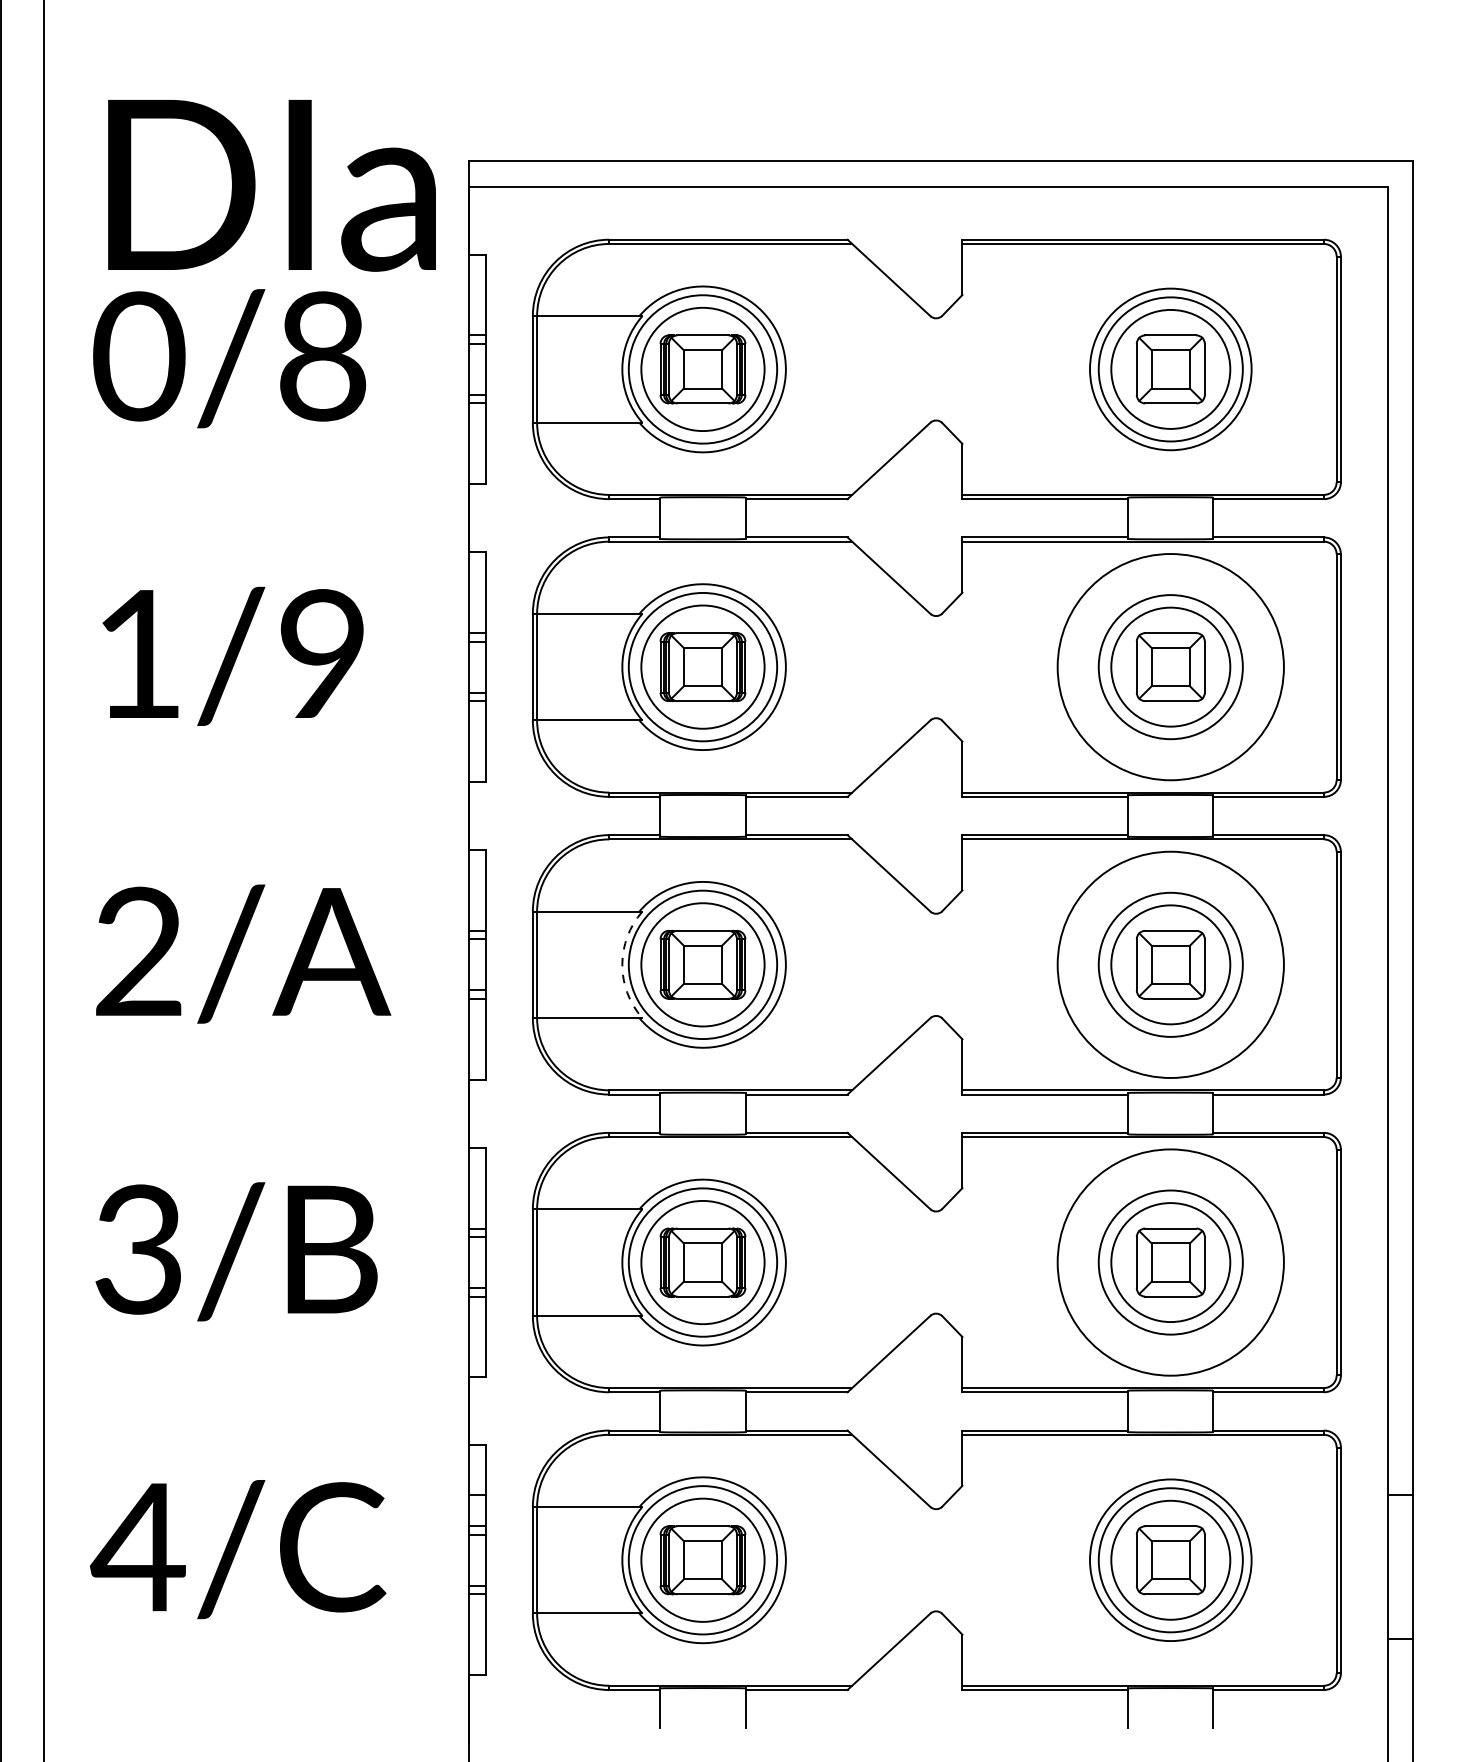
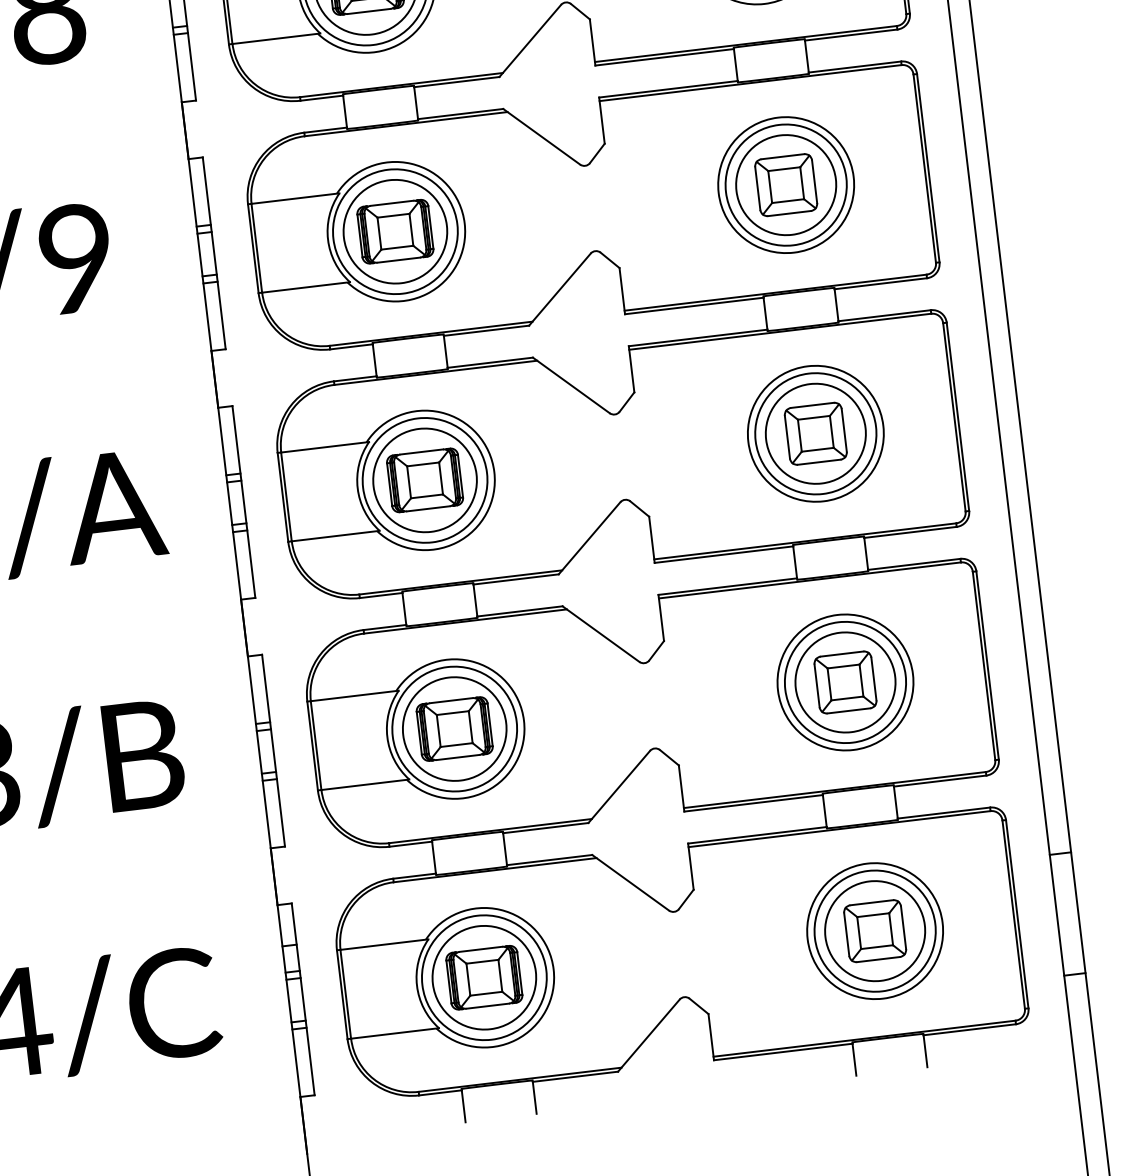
circle: (1170, 666) -> (785, 184), size x0.71
arc: (622, 964) -> (357, 488), dashed -> solid
circle: (1170, 964) -> (815, 433), size x0.71
circle: (1170, 1262) -> (845, 682), size x0.71

